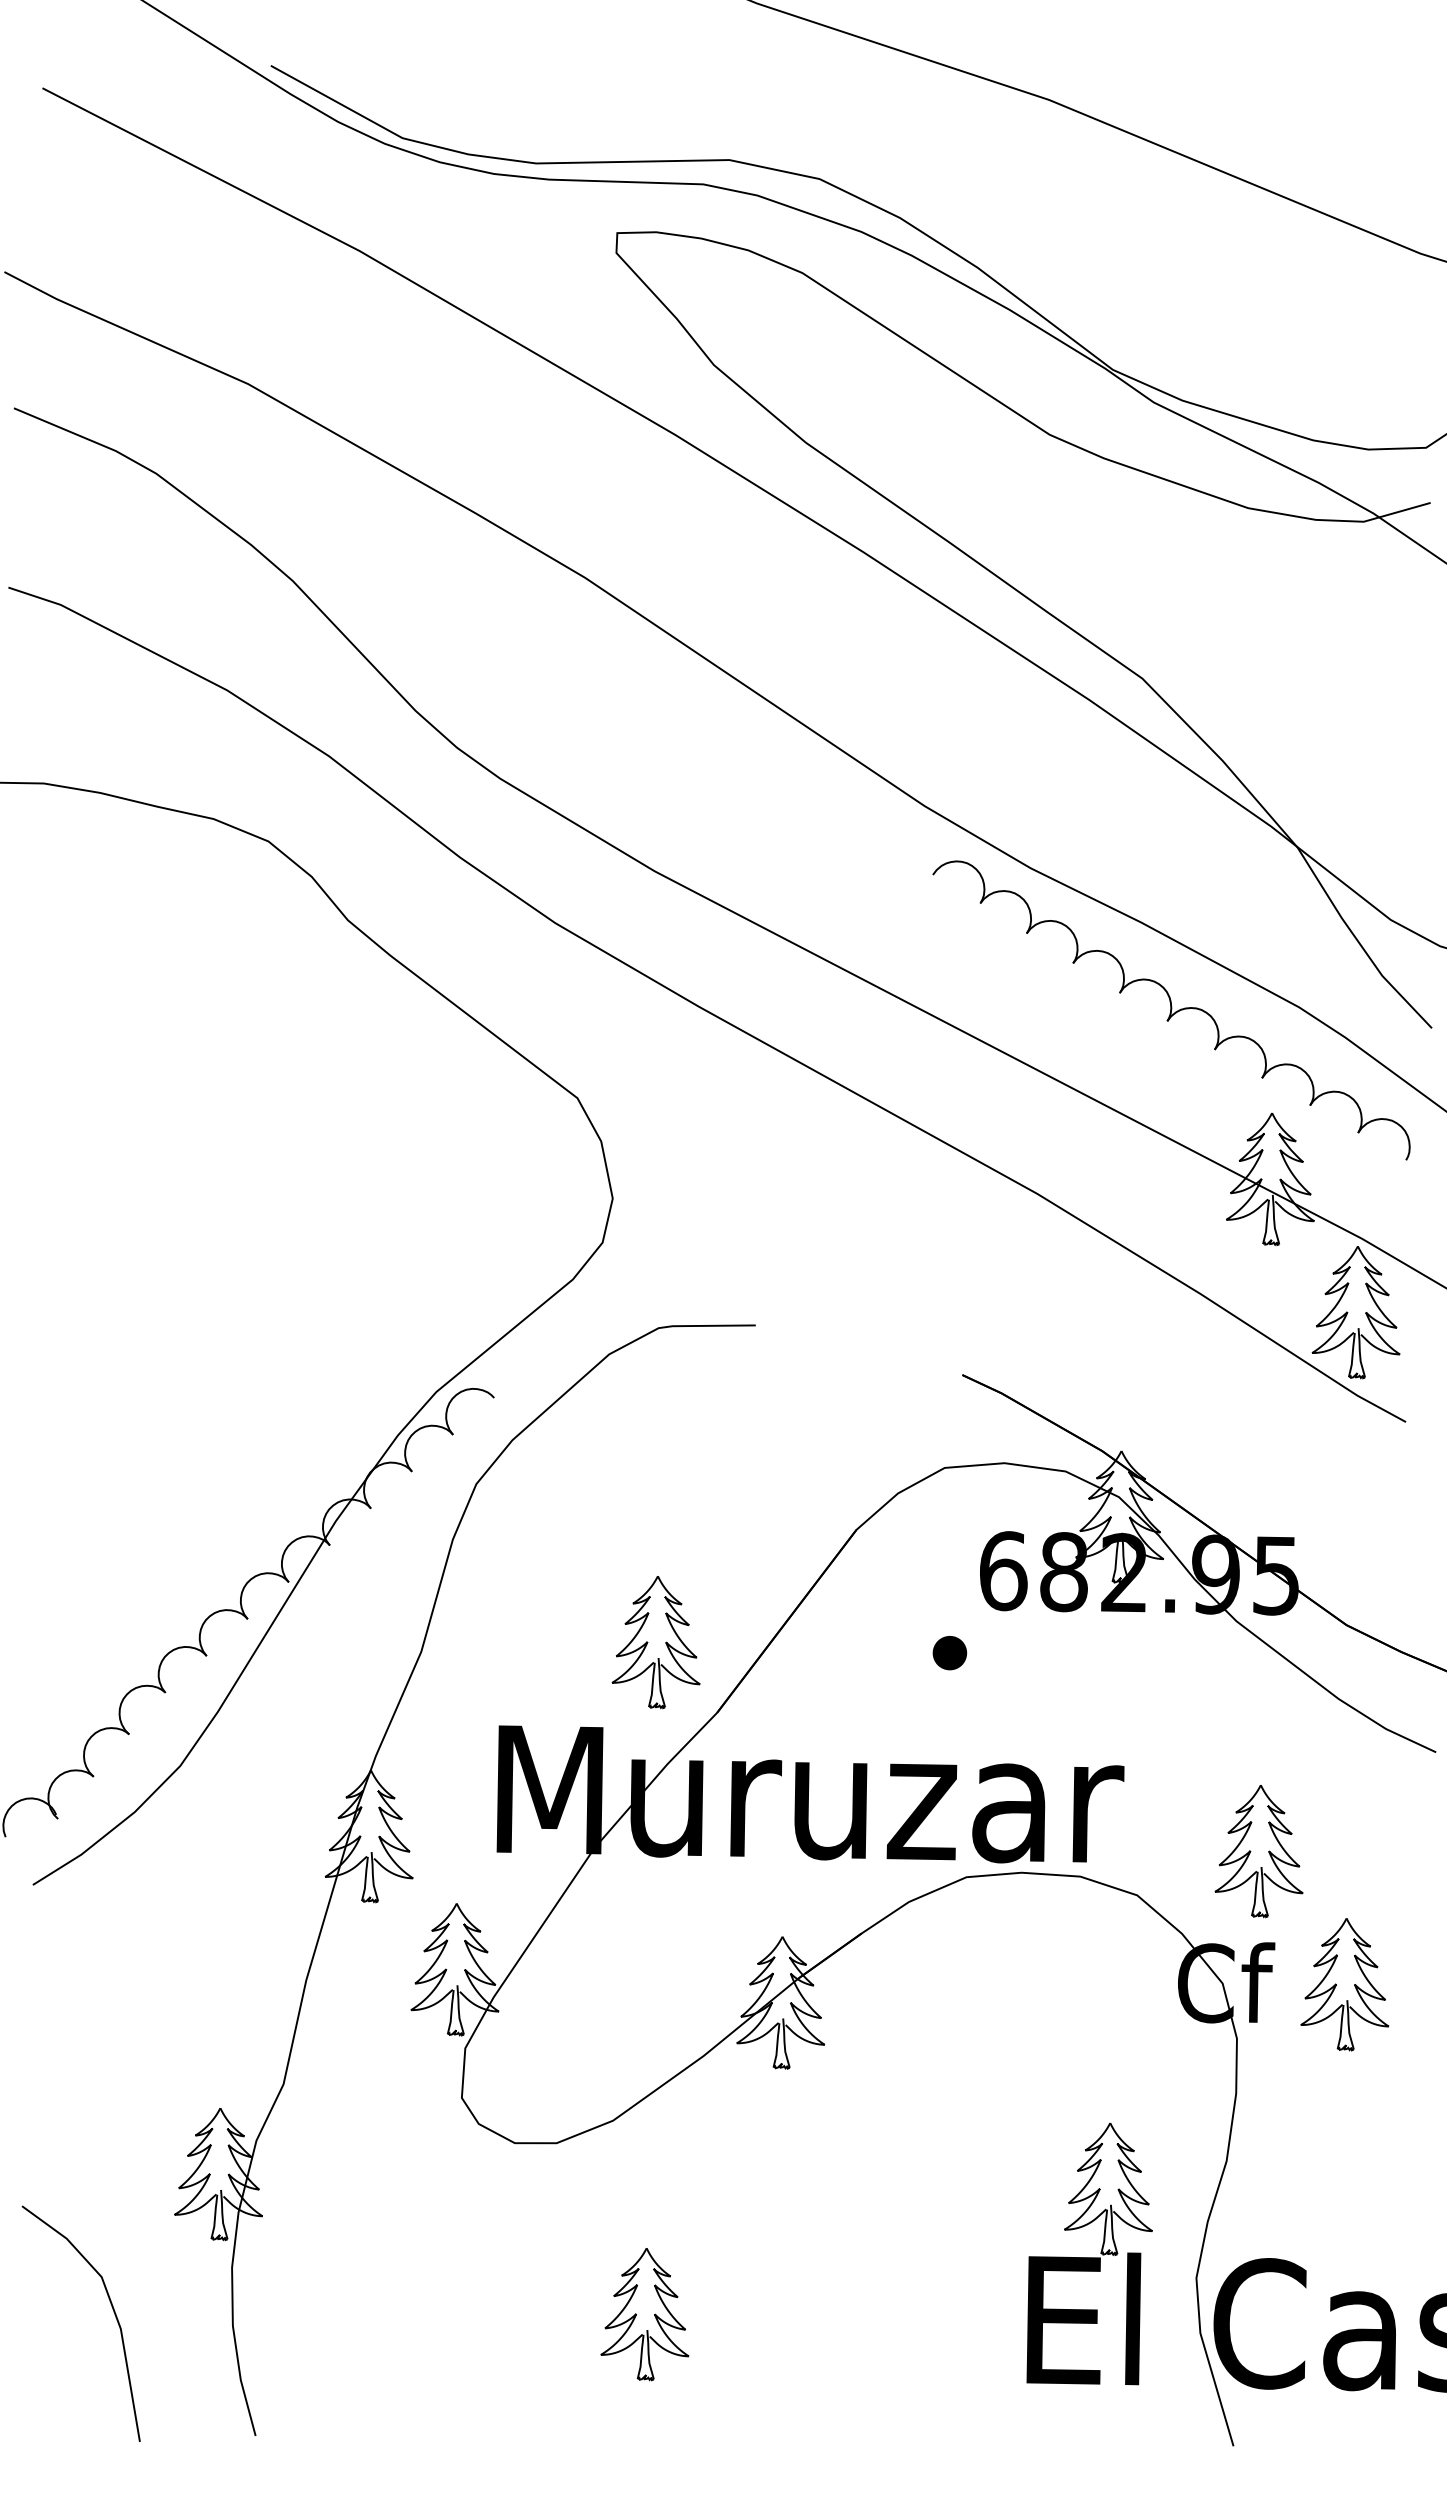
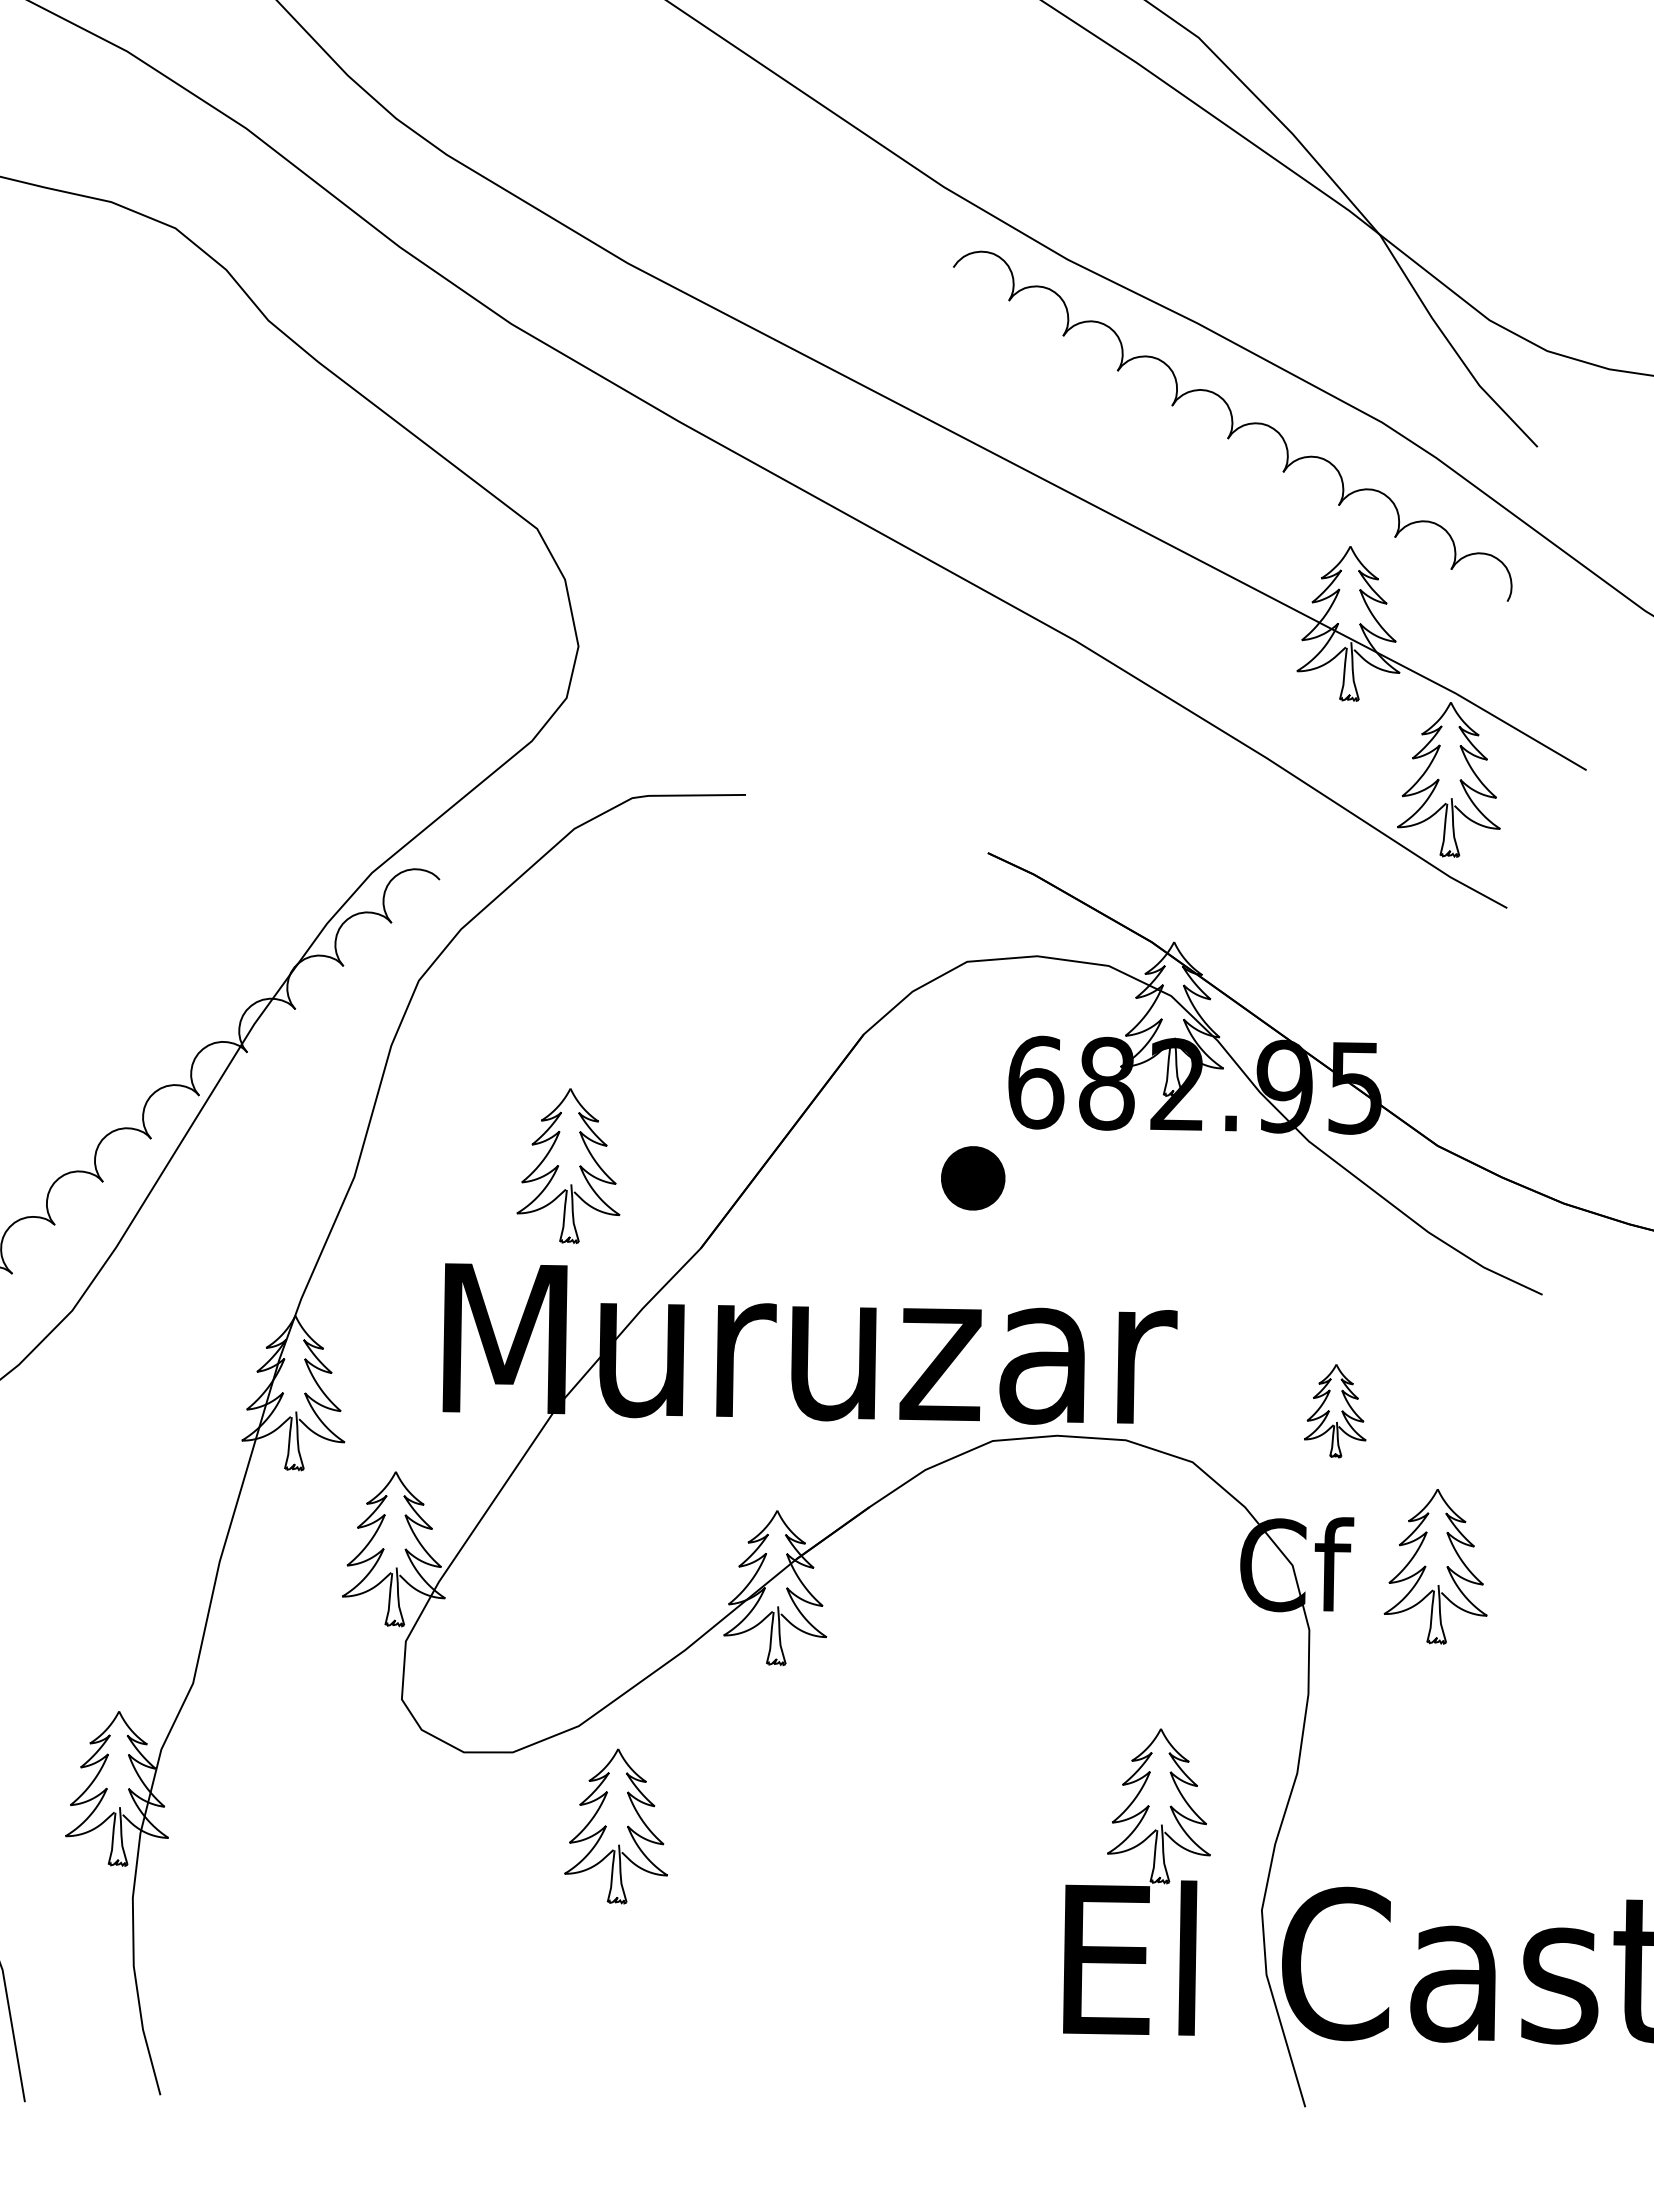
part: (655, 1642) -> (567, 1166), moved
part: (949, 1653) -> (972, 1179), size x1.6
part: (1258, 1851) -> (1334, 1410), size x0.6
part: (644, 2314) -> (615, 1826), moved

